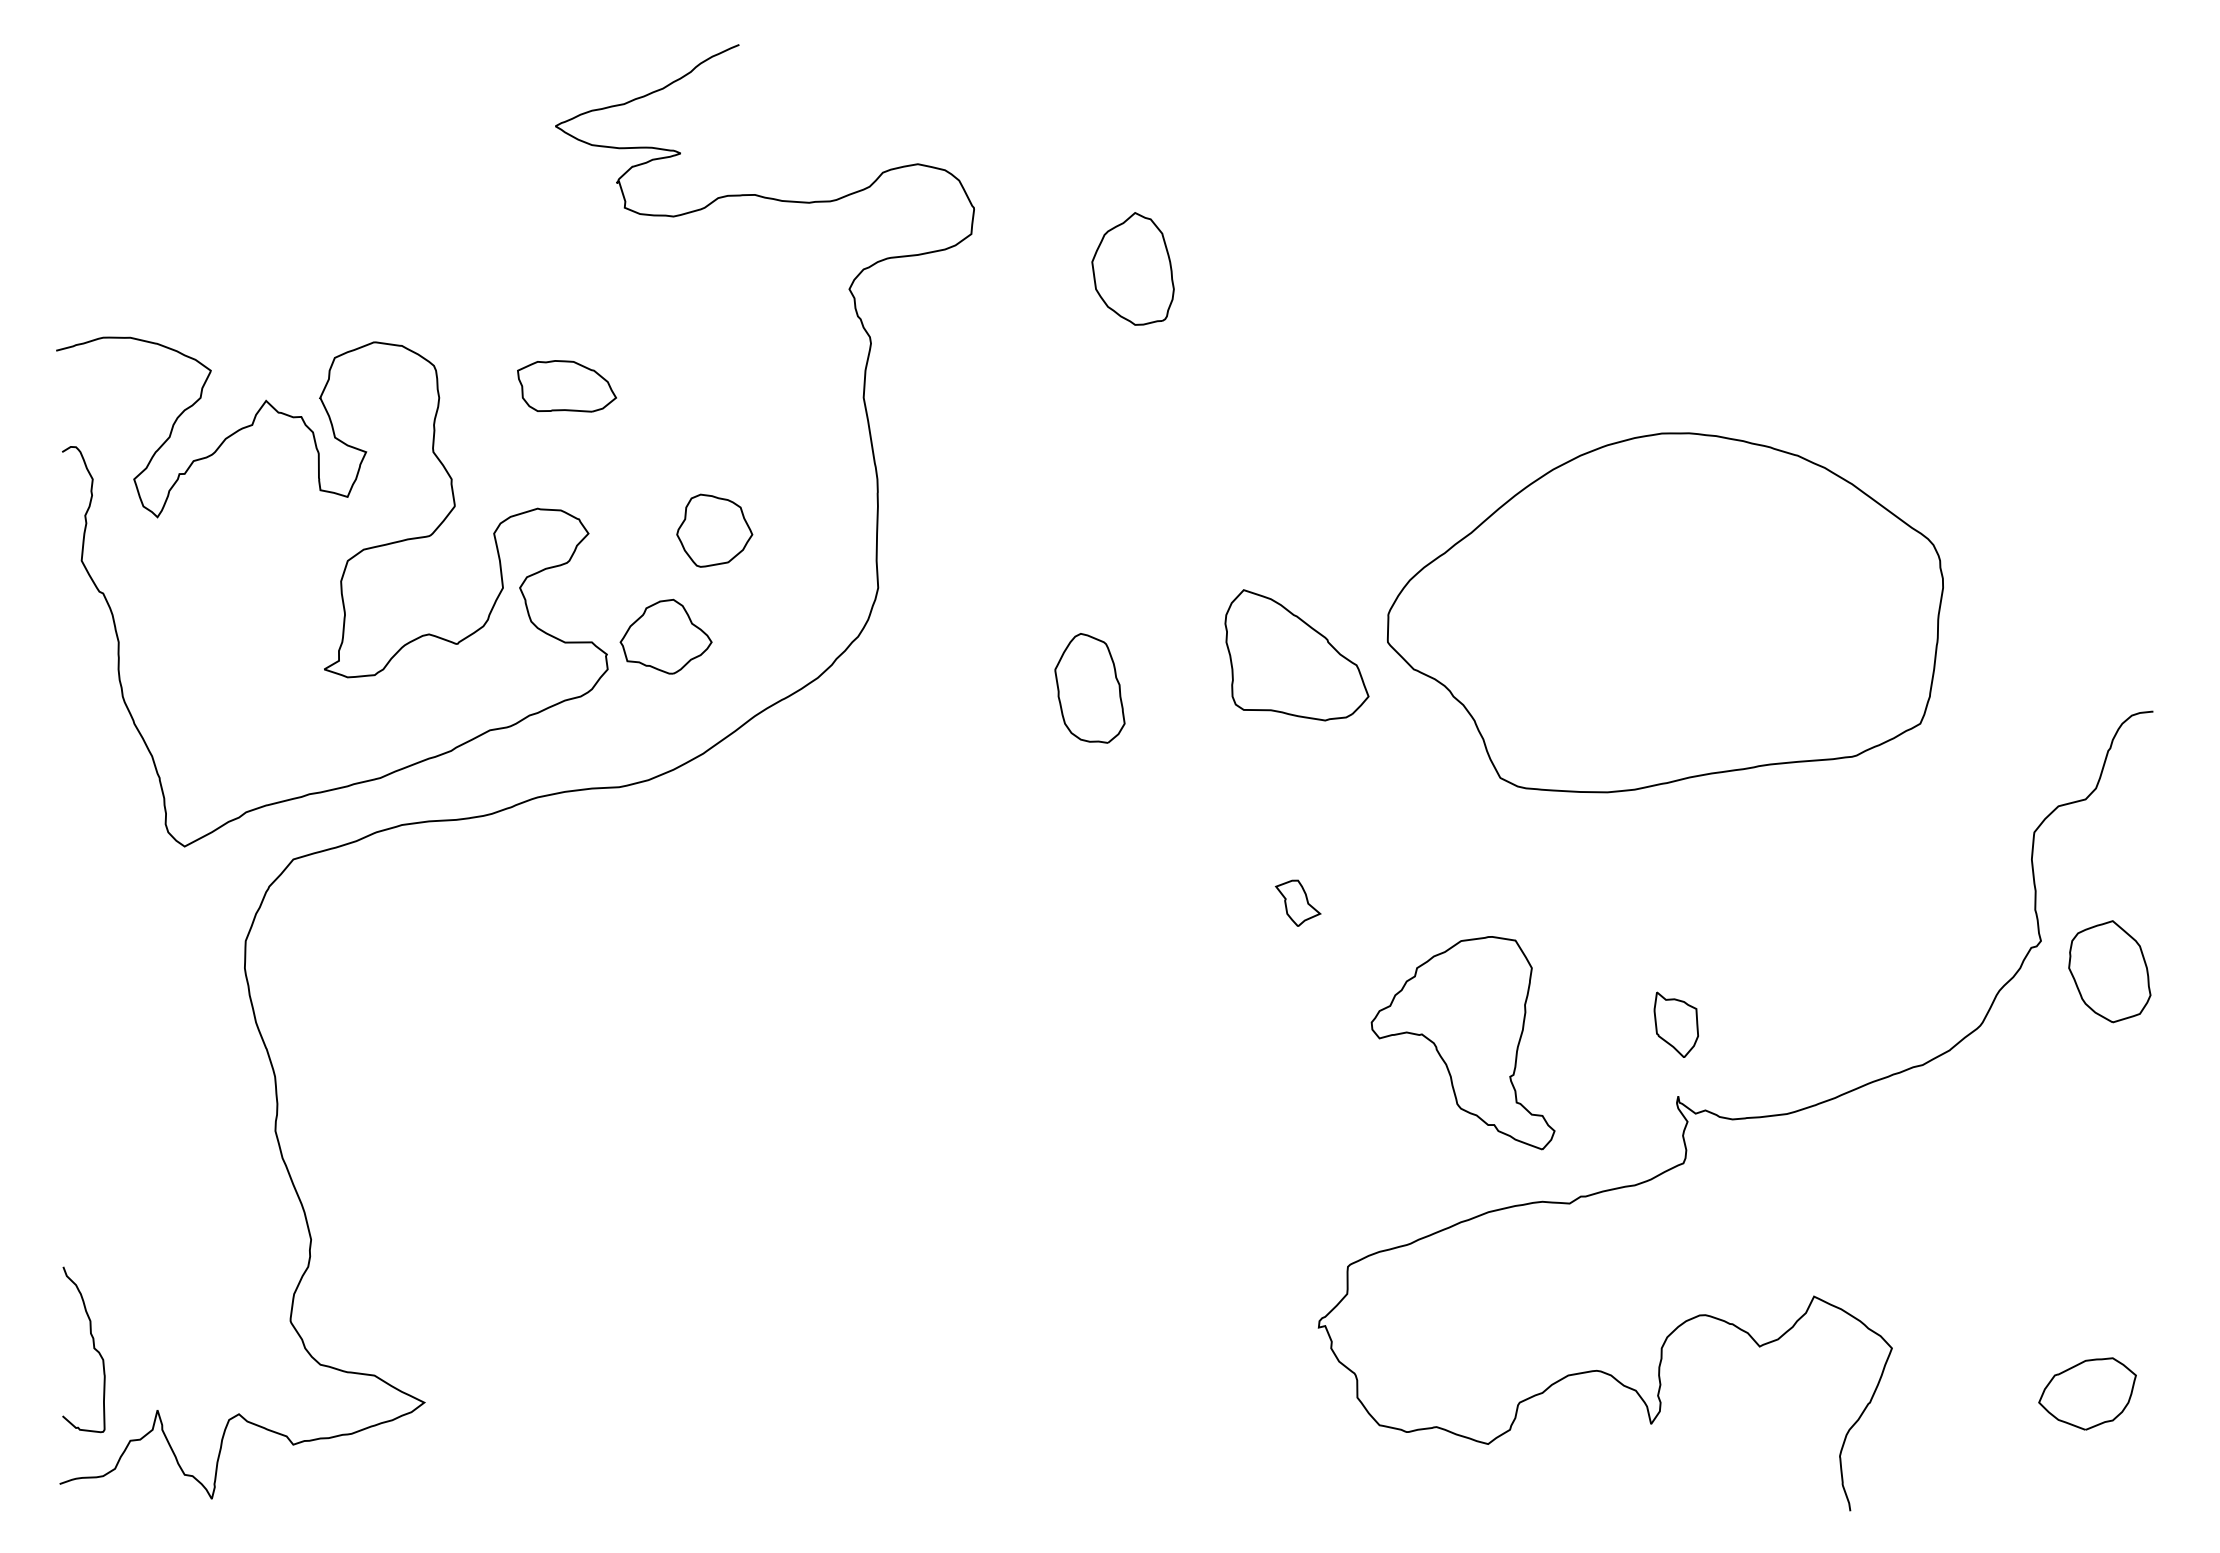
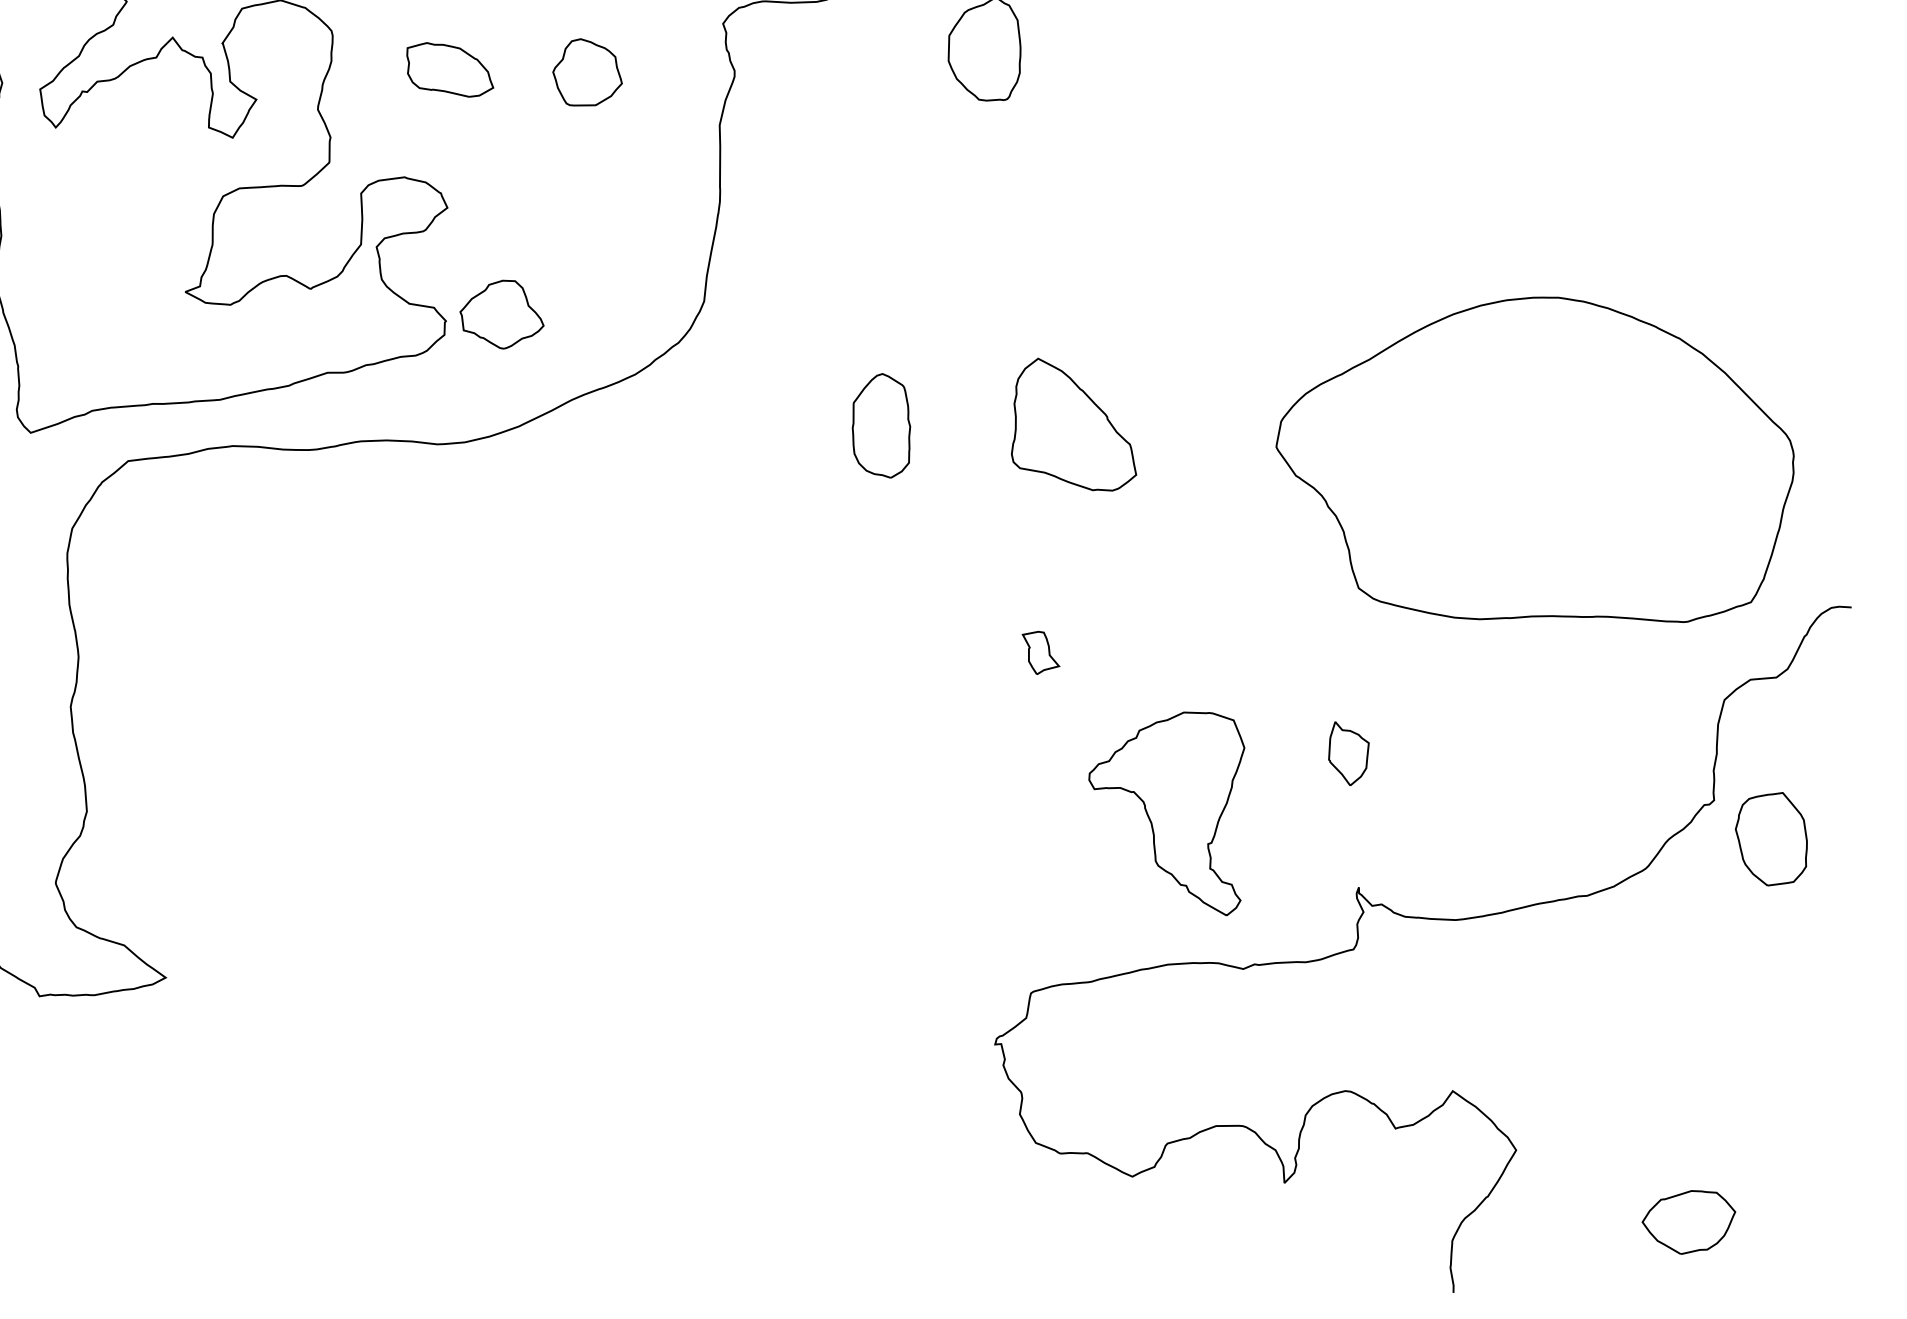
part: (714, 530) -> (588, 74), moved
part: (1664, 612) -> (1533, 461), moved
part: (1675, 1024) -> (1347, 754), moved

